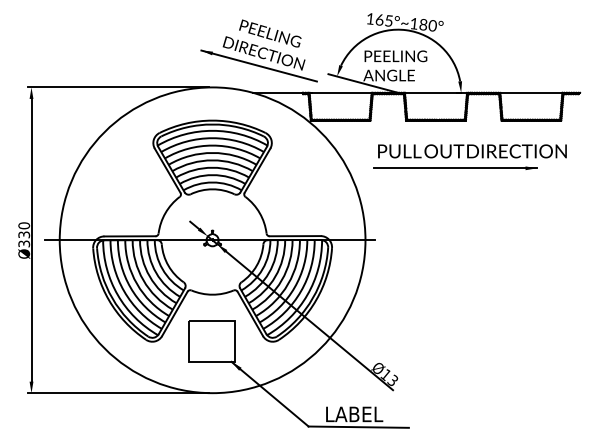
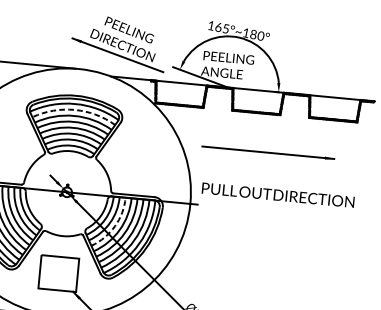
arc: (212, 138) -> (74, 110), solid -> dashed
text: (472, 151) -> (278, 195), moved
arc: (275, 276) -> (115, 226), solid -> dashed

